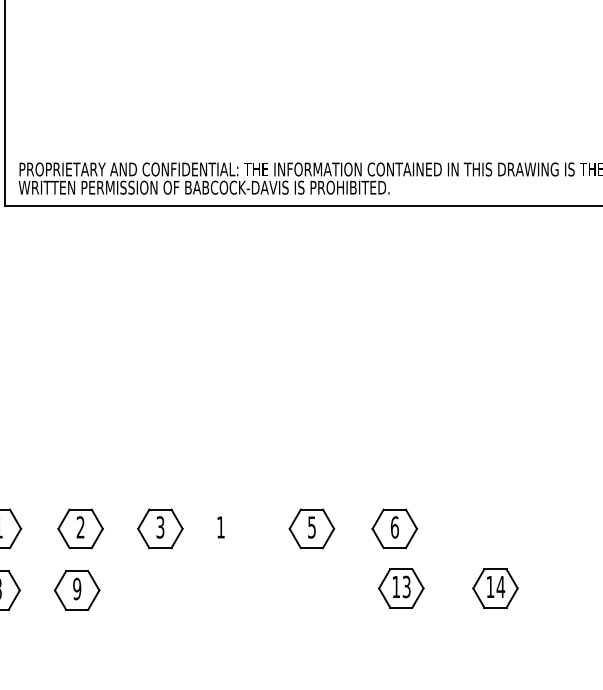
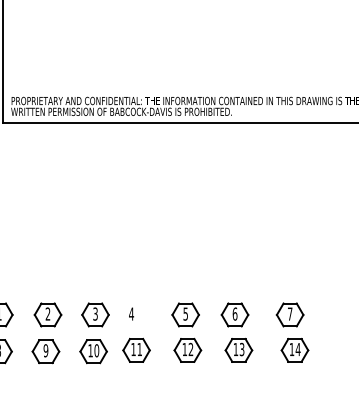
text: (220, 526) -> (131, 313), 1 -> 4
part: (486, 528) -> (289, 314), added
part: (229, 586) -> (136, 349), added
part: (314, 586) -> (187, 349), added
part: (157, 590) -> (93, 351), added

